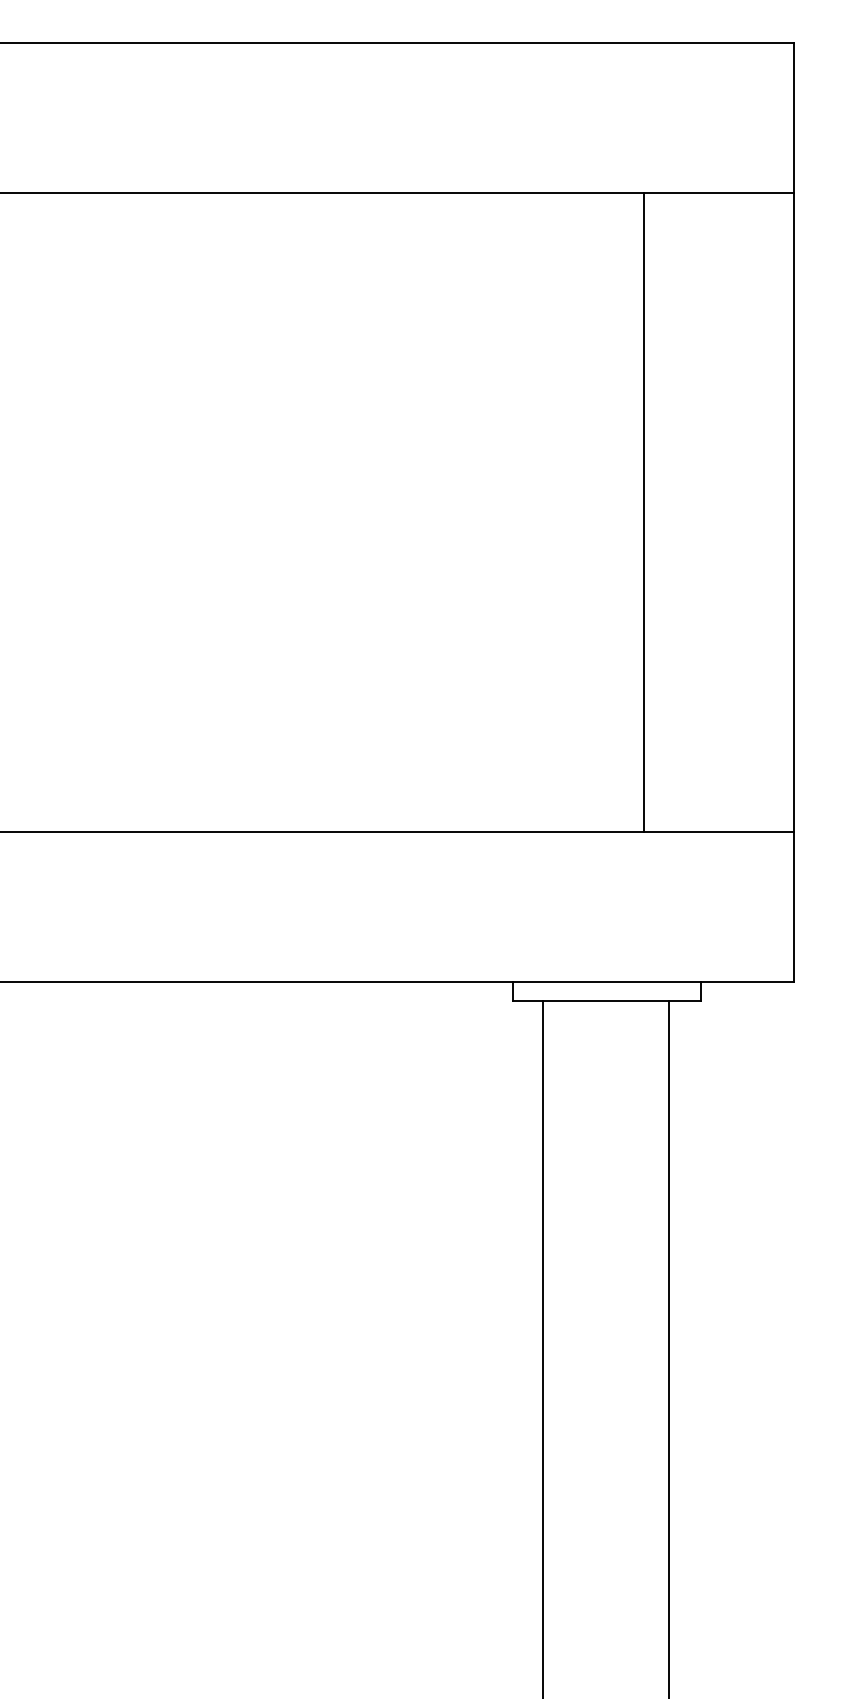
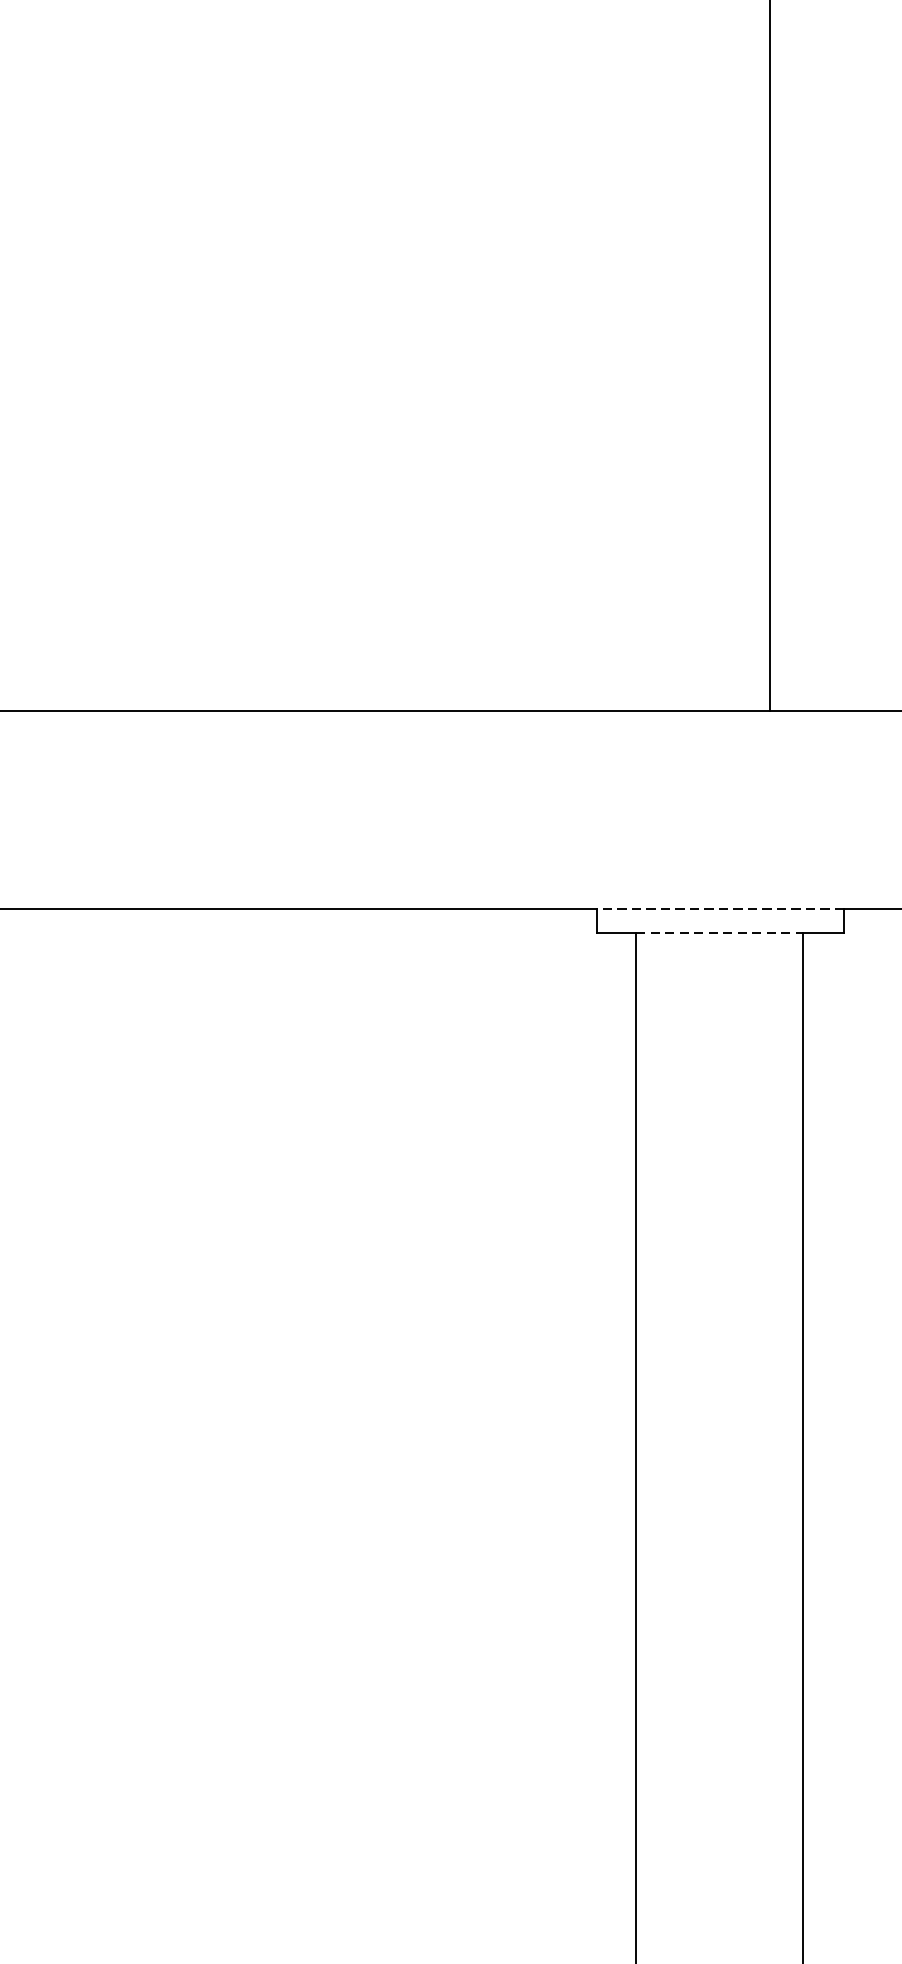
line: (606, 982) -> (720, 909), solid -> dashed
line: (606, 1000) -> (720, 932), solid -> dashed

